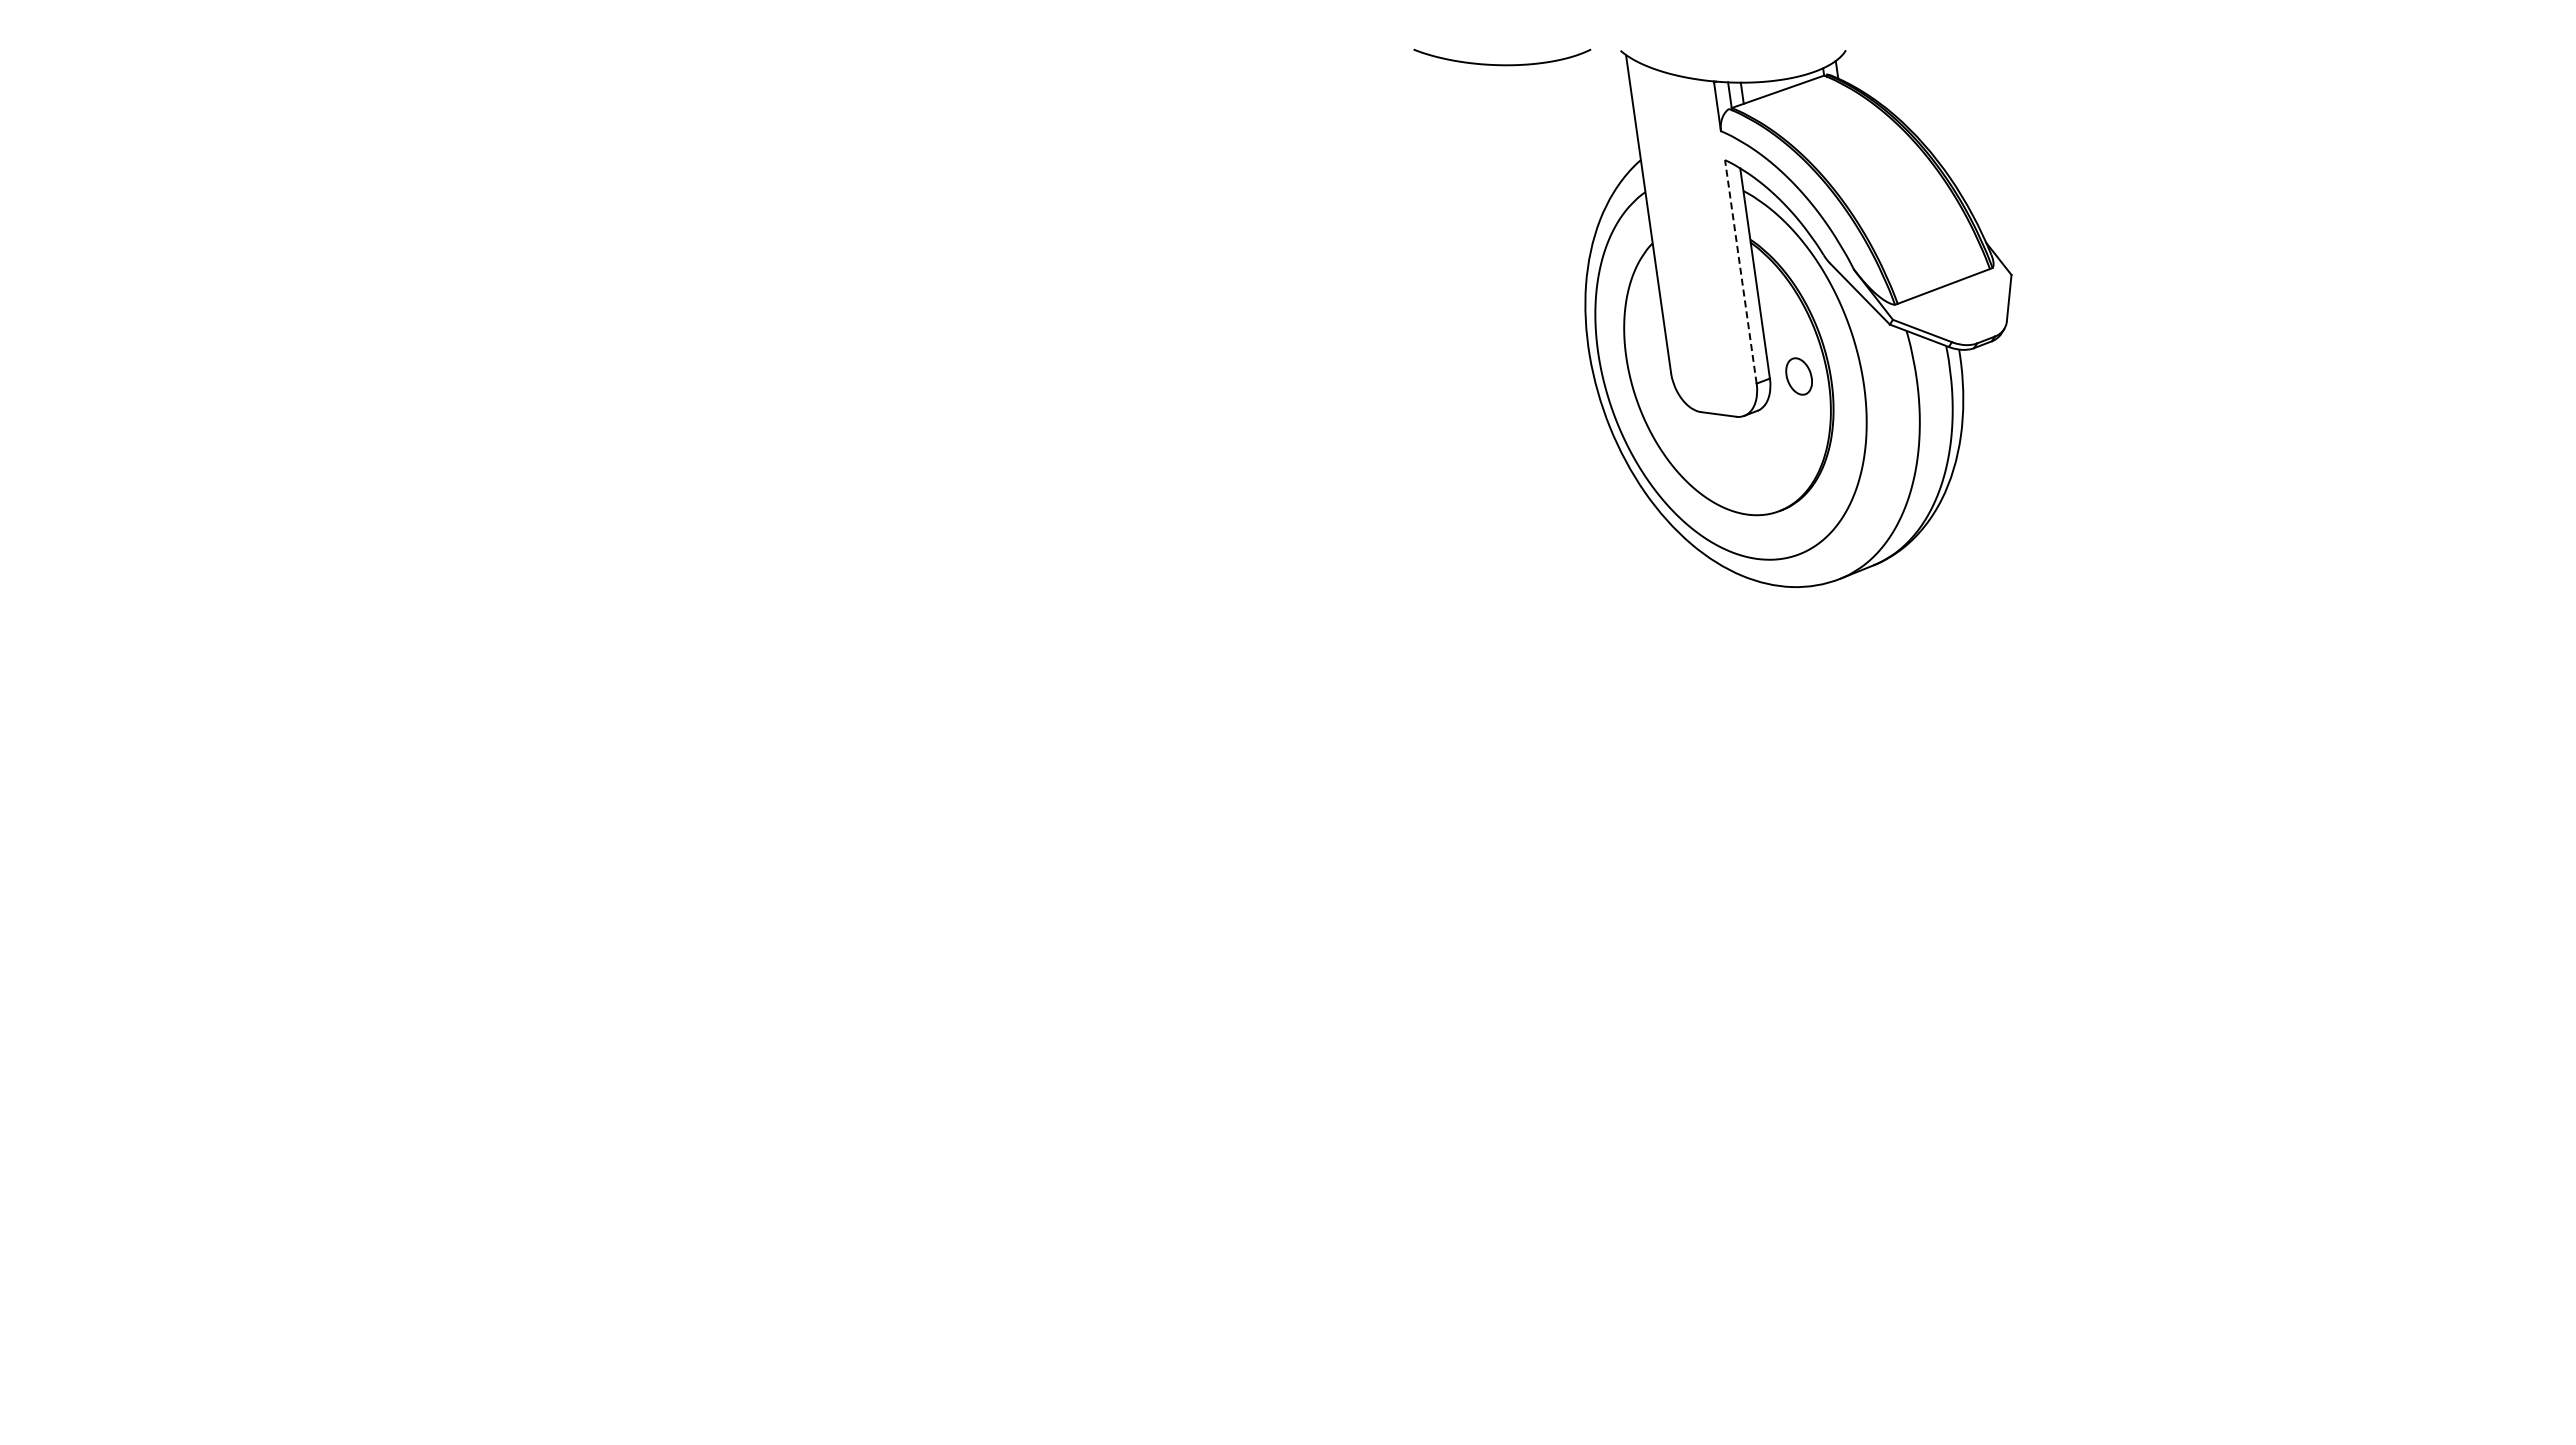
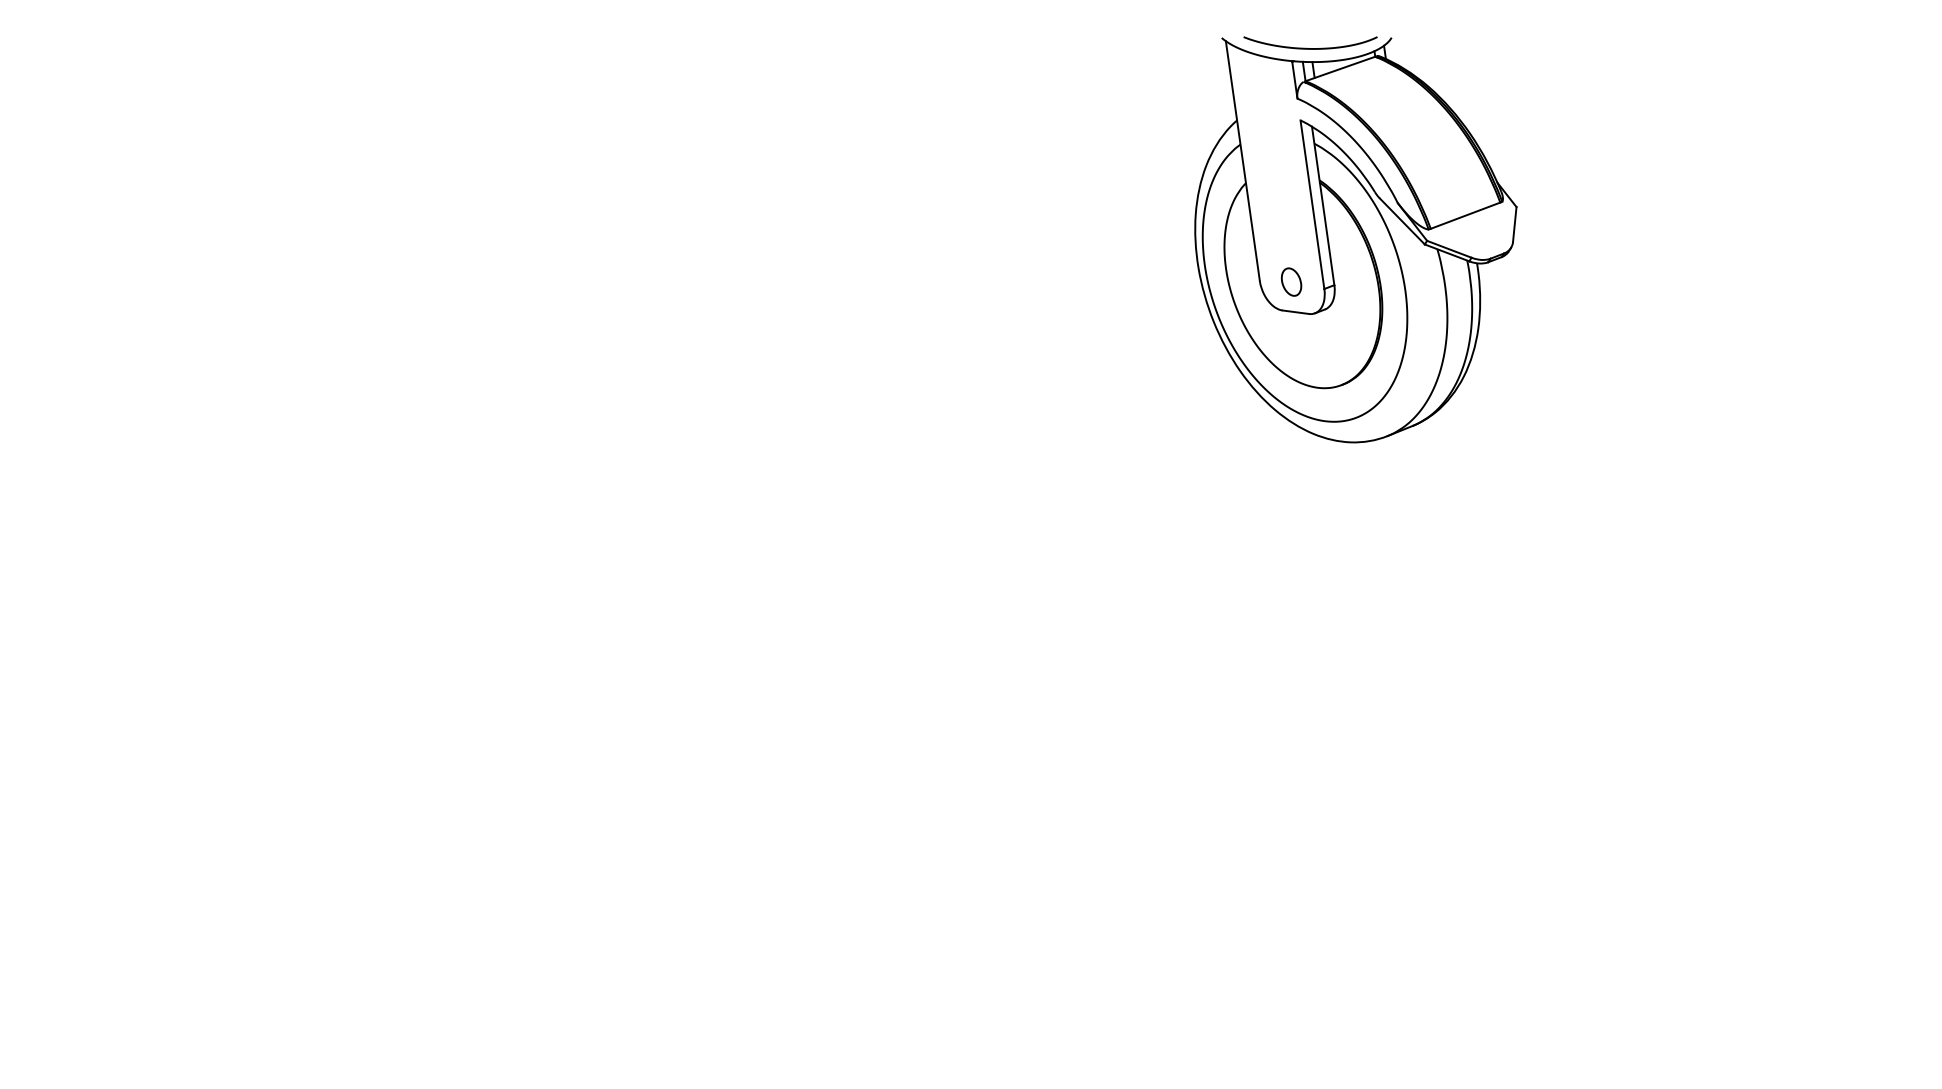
curve: (1502, 64) -> (1310, 48), moved
line: (1740, 271) -> (1312, 204), dashed -> solid
part: (1798, 376) -> (1291, 282), moved

